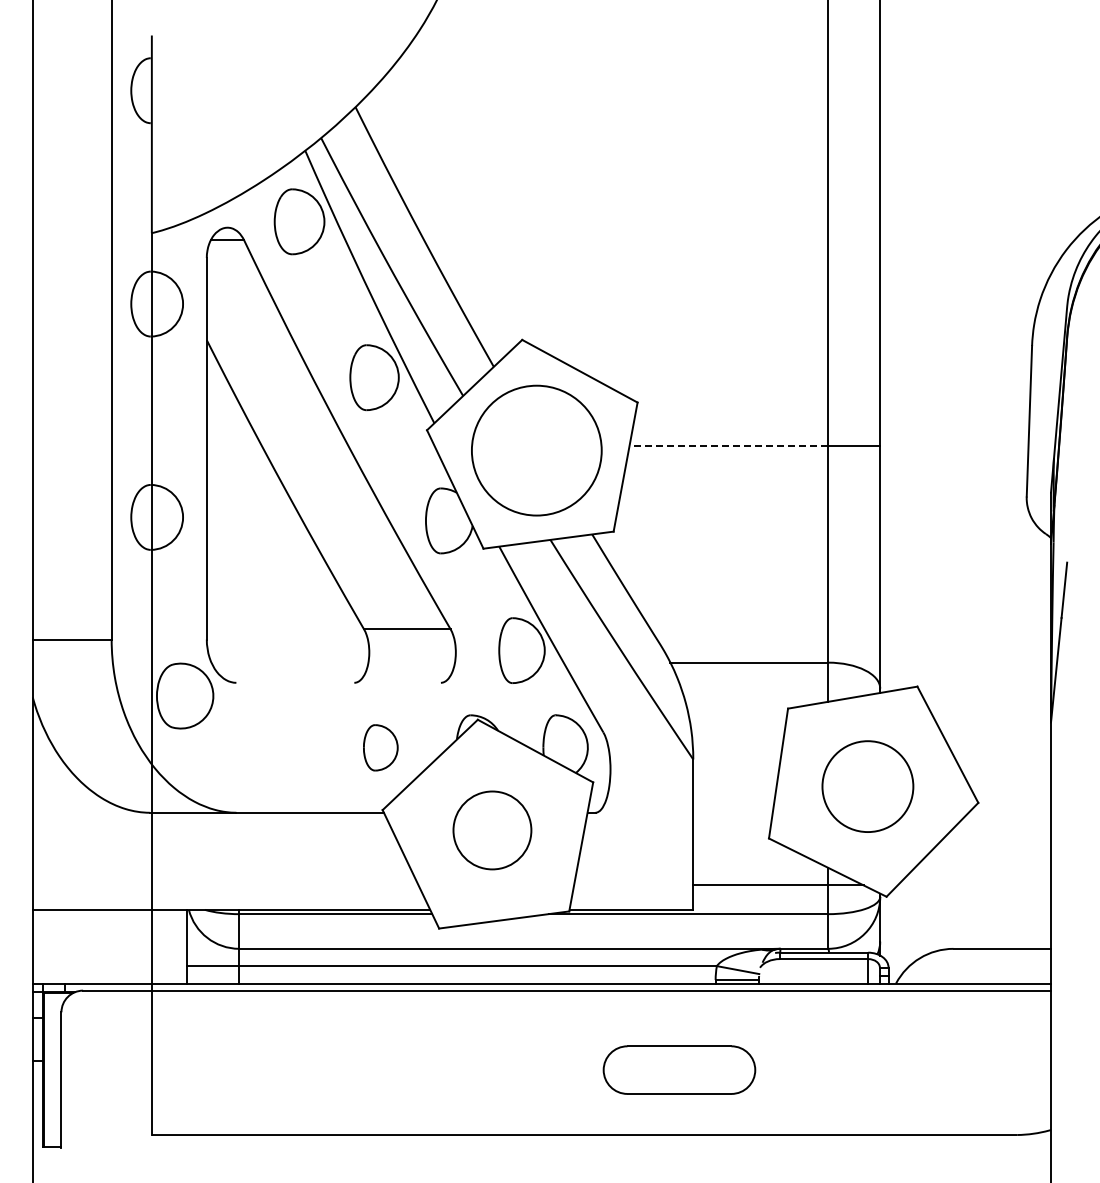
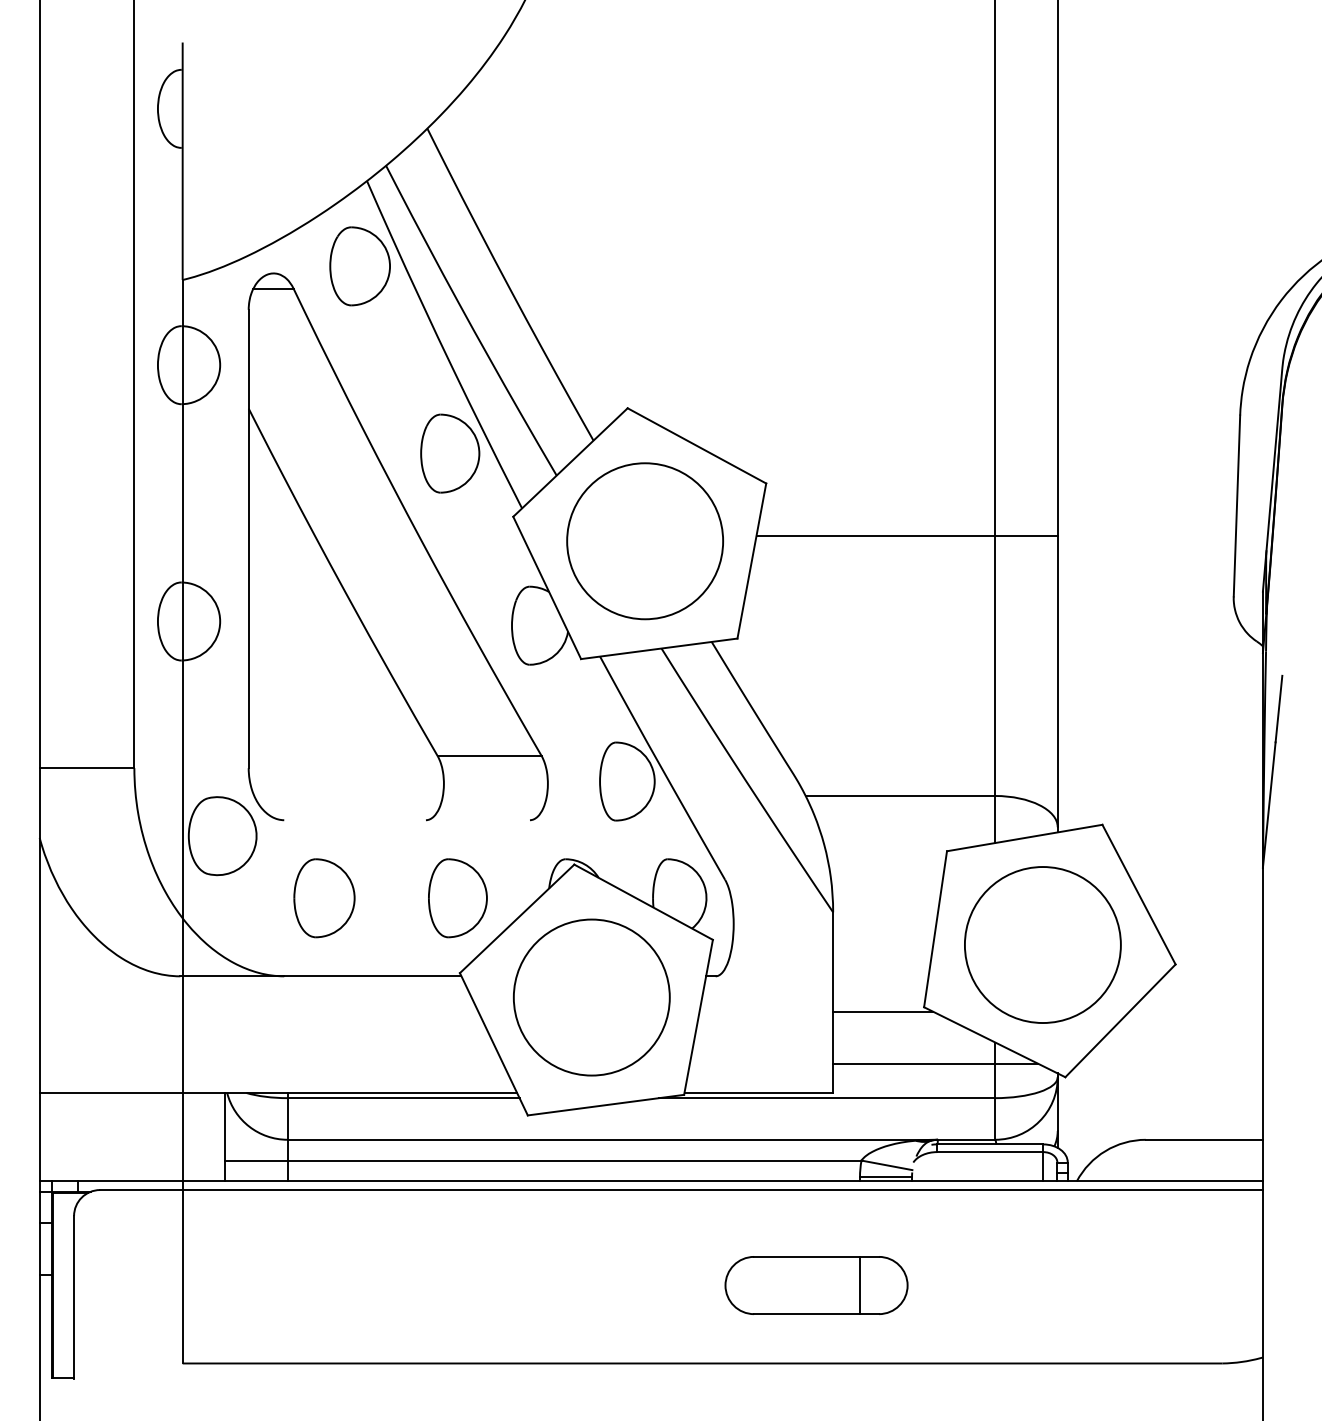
line: (728, 446) -> (875, 536), dashed -> solid
part: (269, 747) -> (324, 897), added
part: (380, 747) -> (457, 897), size x1.43
circle: (867, 786) -> (1042, 944), size x1.43
circle: (492, 830) -> (591, 997), size x1.67
line: (734, 842) -> (882, 1012), added
line: (715, 1069) -> (859, 1284), added

